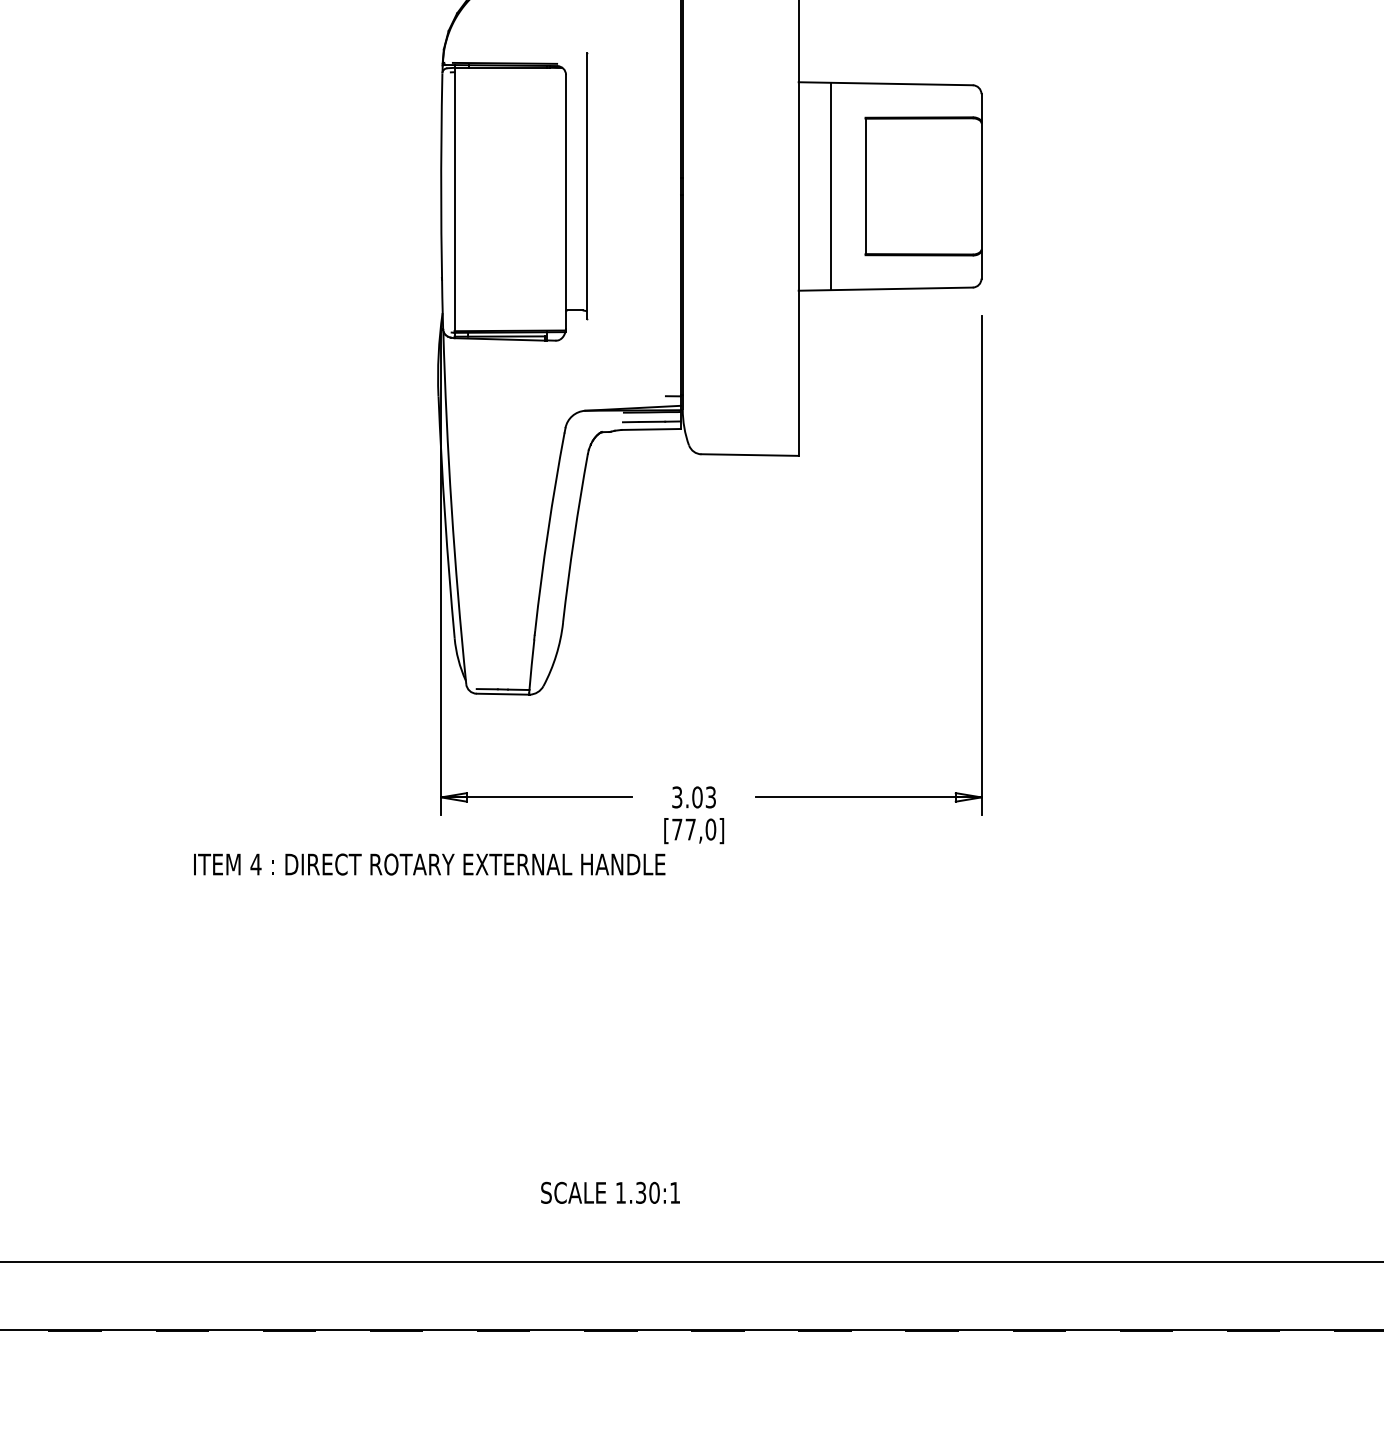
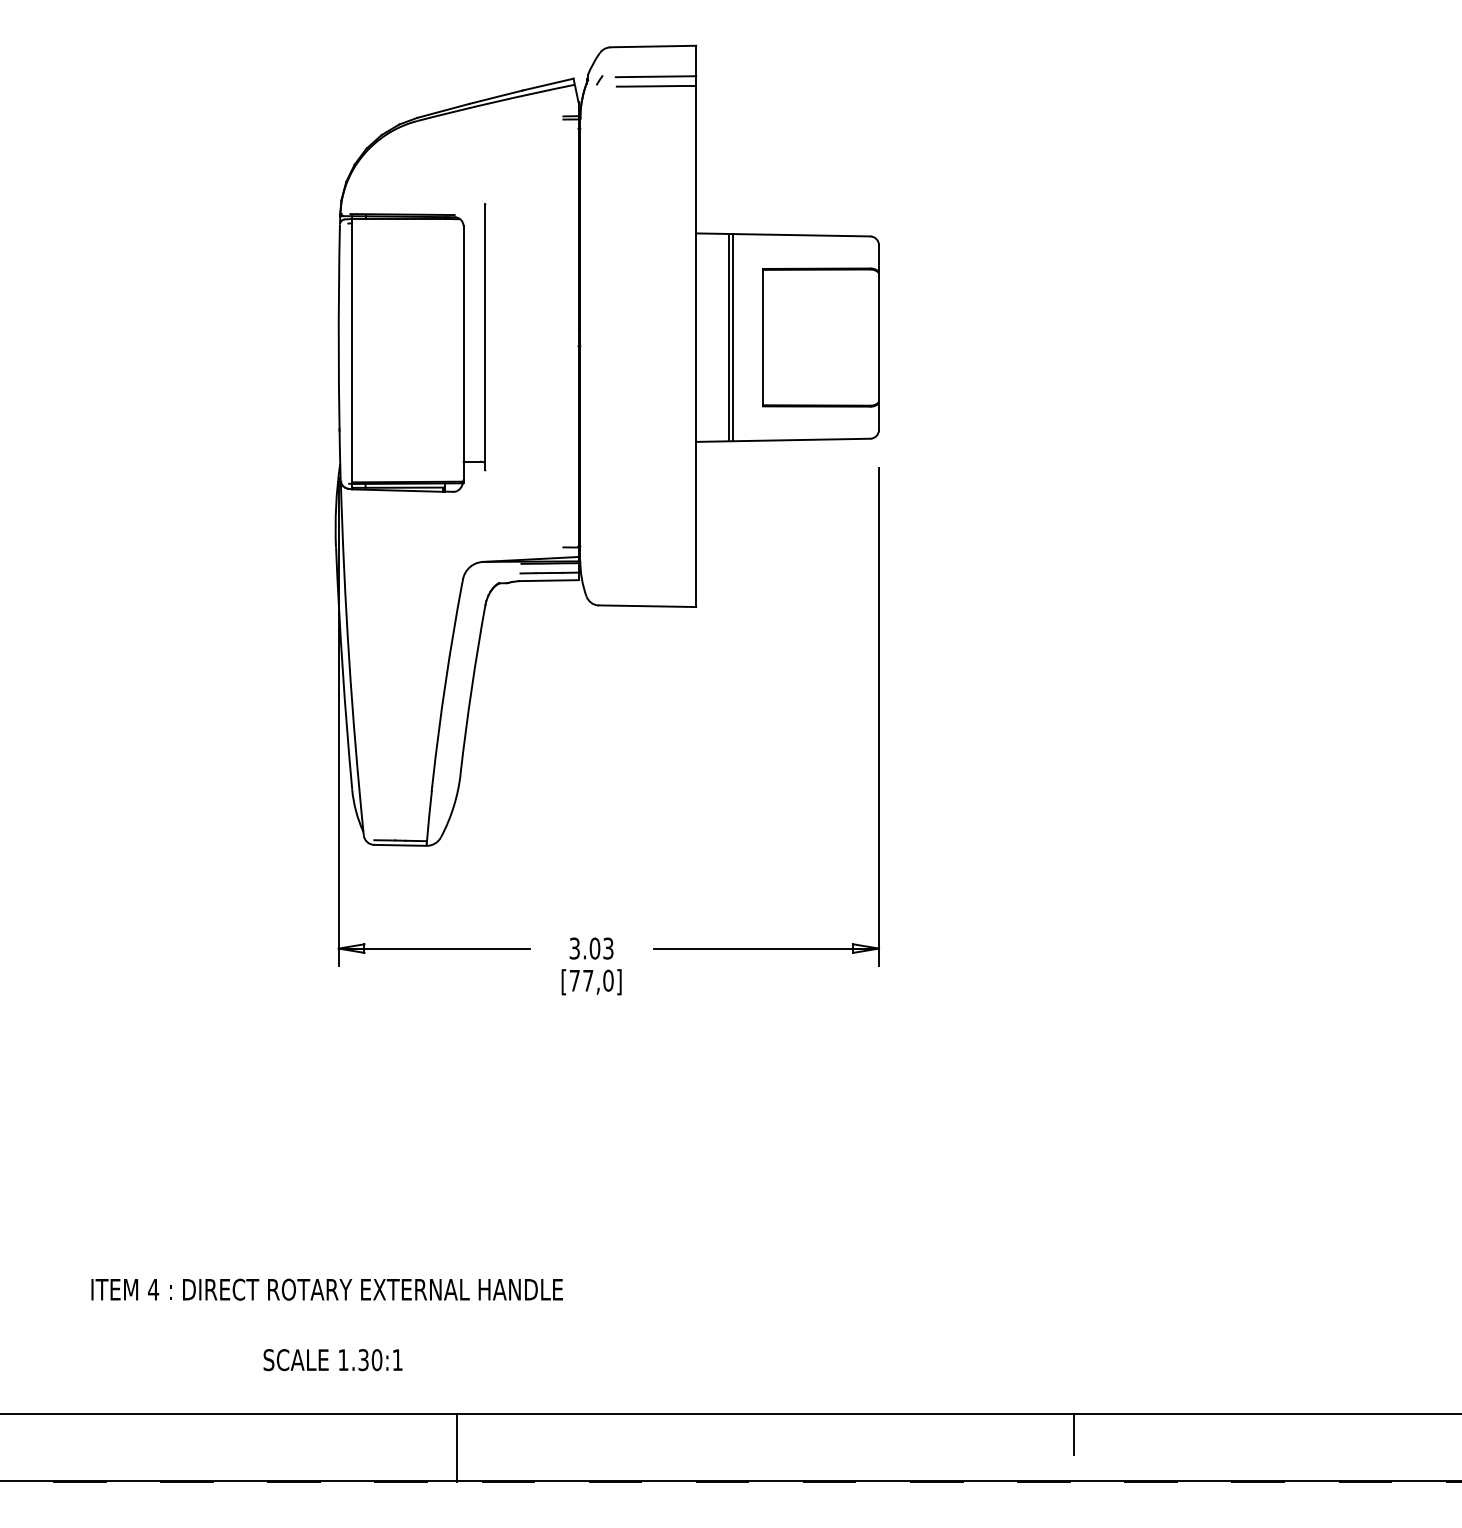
line: (834, 186) -> (732, 337), added
text: (428, 864) -> (326, 1289), moved
text: (609, 1193) -> (332, 1360), moved
line: (1175, 1282) -> (1073, 1433), added
line: (558, 1296) -> (456, 1447), added

